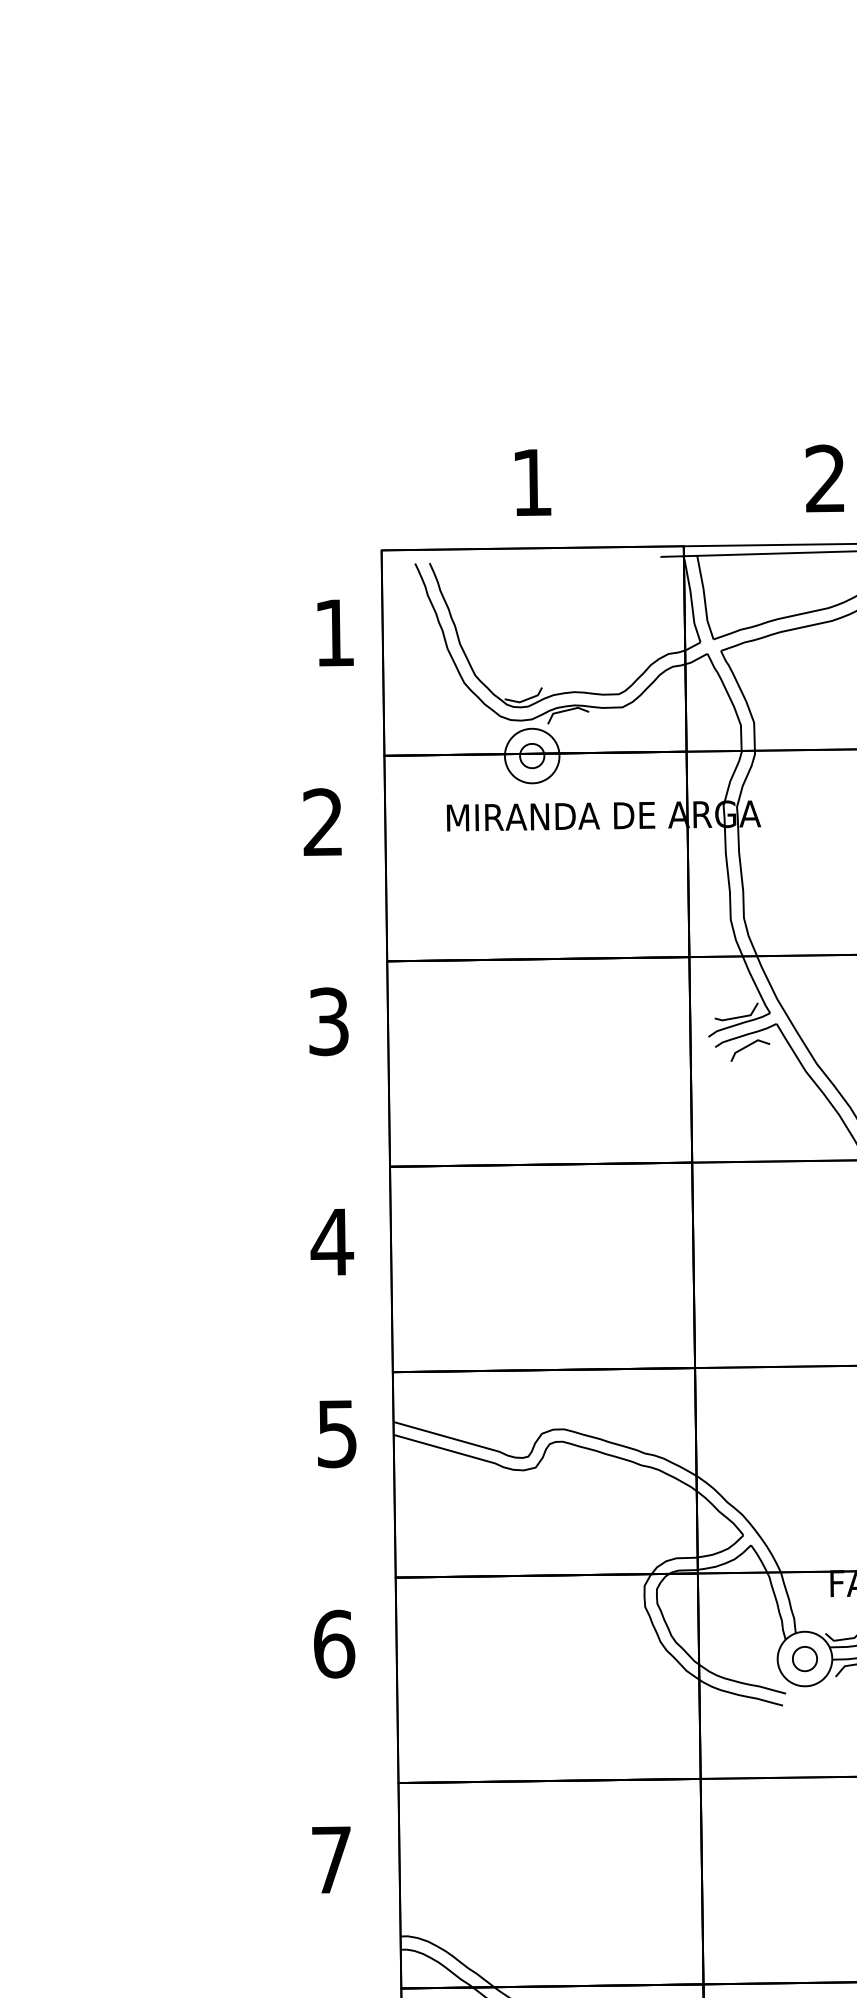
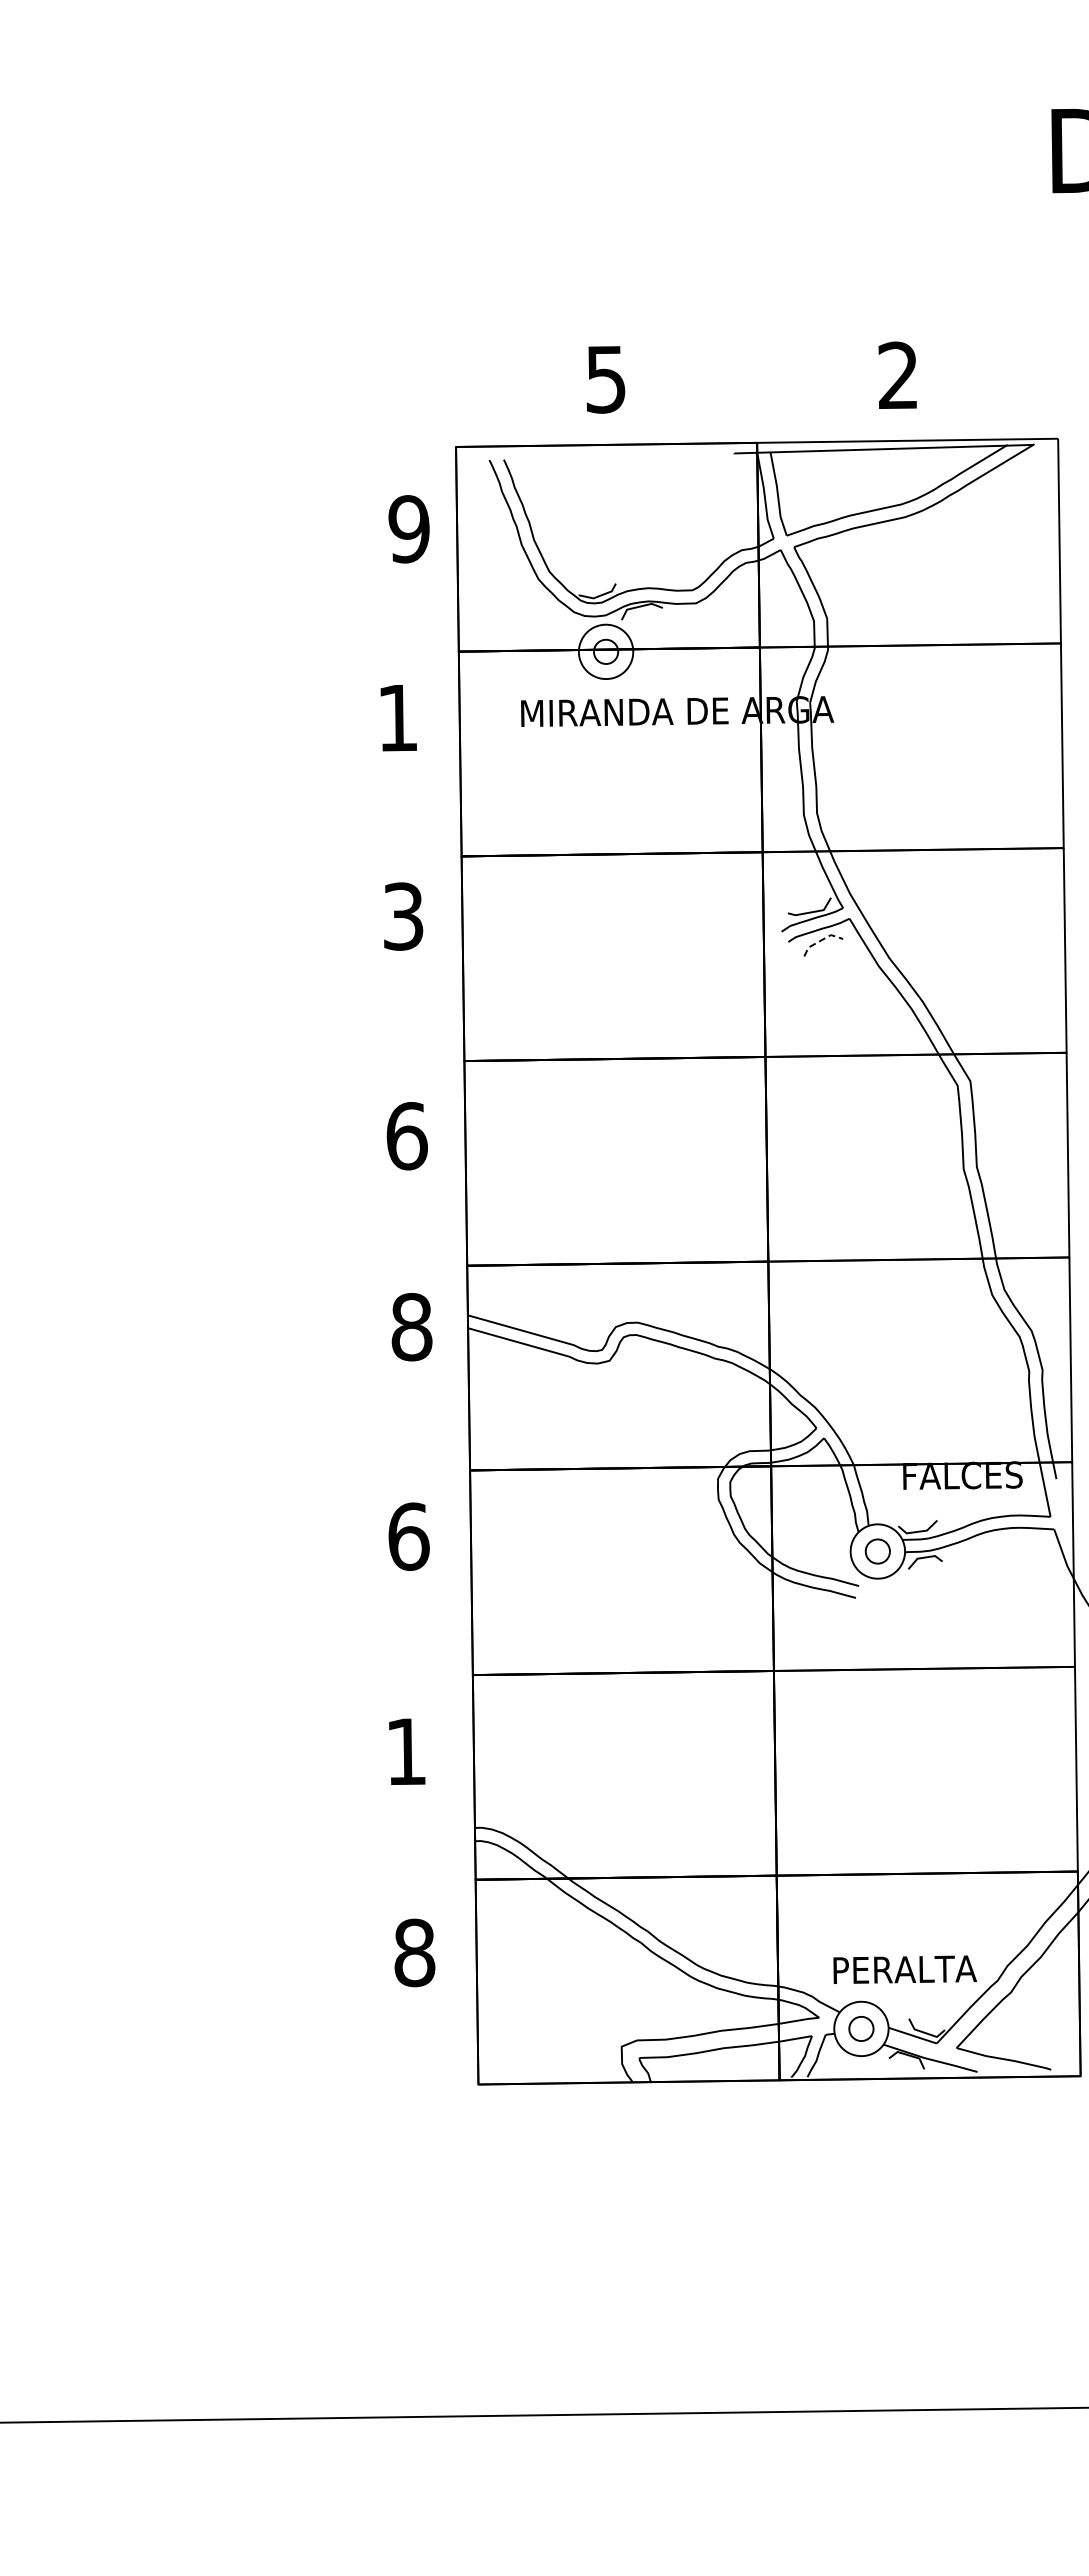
text: (531, 482) -> (605, 379), 1 -> 5
text: (333, 633) -> (408, 529), 1 -> 9
text: (322, 821) -> (397, 717), 2 -> 1
line: (748, 1045) -> (821, 940), solid -> dashed
text: (331, 1242) -> (406, 1136), 4 -> 6
text: (336, 1434) -> (411, 1327), 5 -> 8
text: (330, 1859) -> (405, 1751), 7 -> 1

